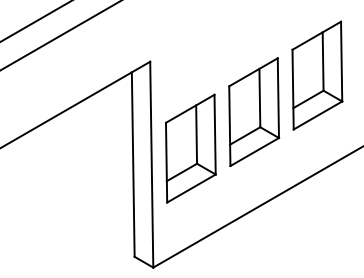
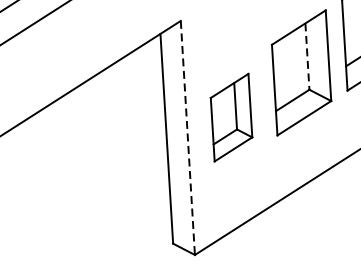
line: (259, 98) -> (307, 57), solid -> dashed
part: (190, 148) -> (231, 117), size x0.7
line: (151, 164) -> (187, 137), solid -> dashed

